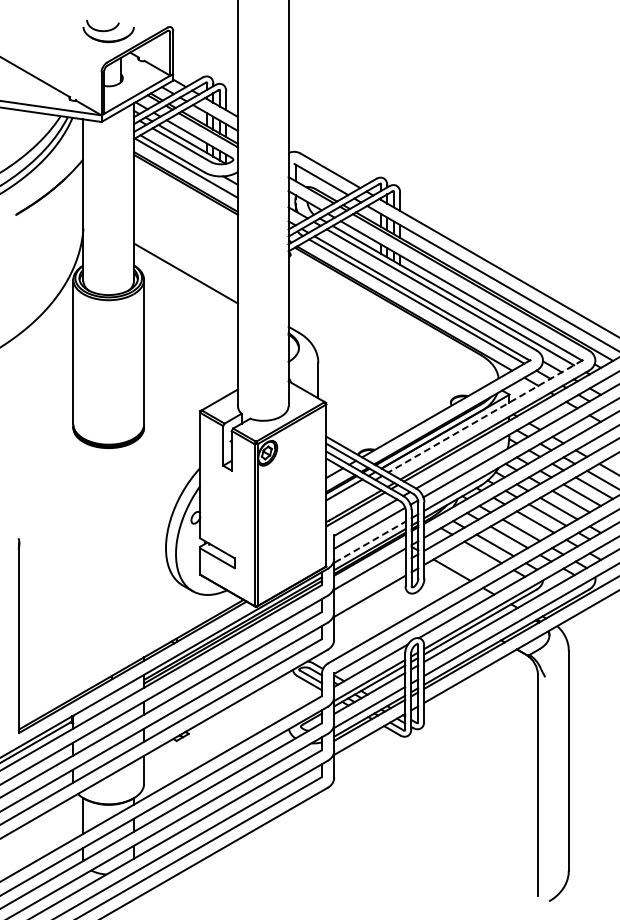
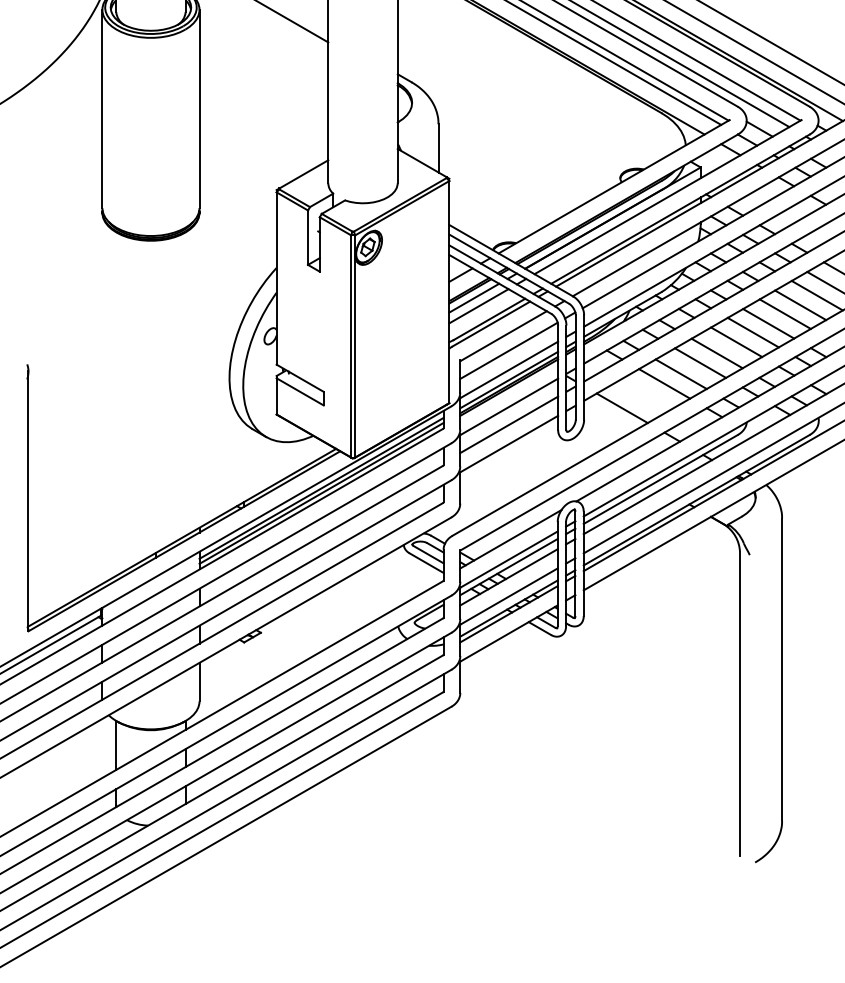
line: (485, 416) -> (667, 197), dashed -> solid
line: (347, 495) -> (478, 305), added
line: (370, 542) -> (510, 370), dashed -> solid
line: (369, 581) -> (508, 423), added

